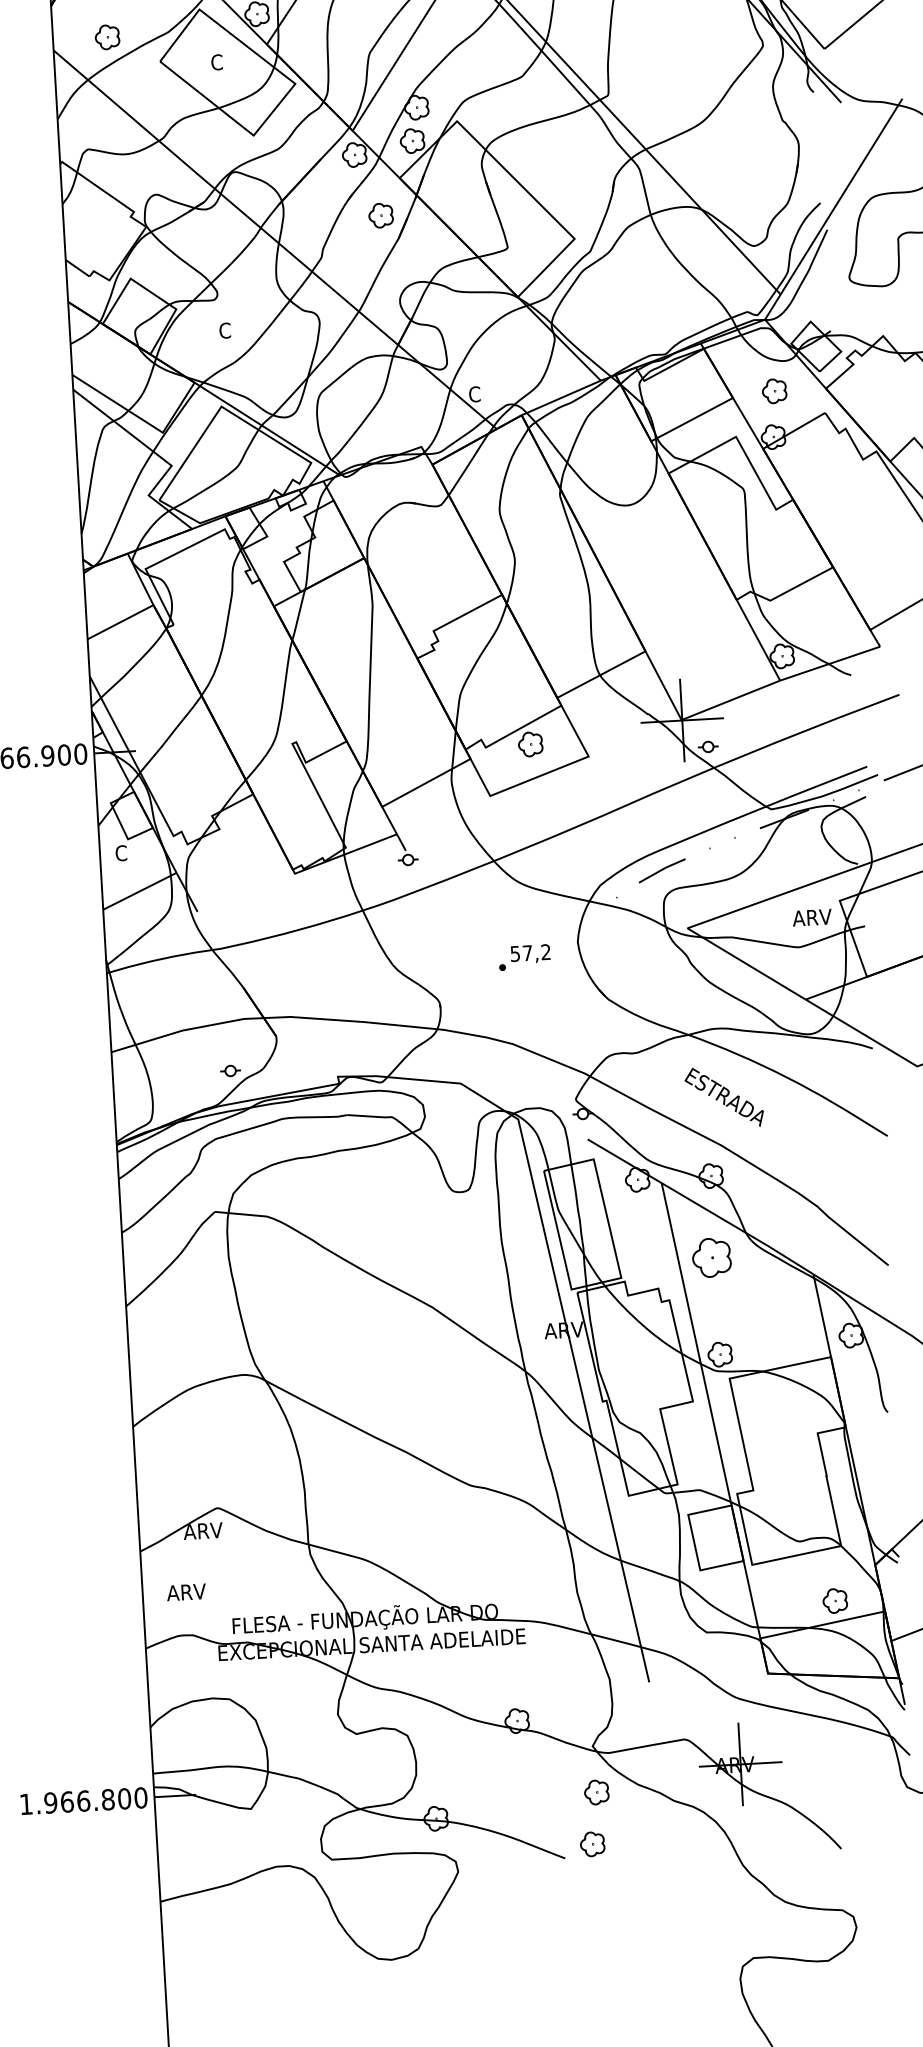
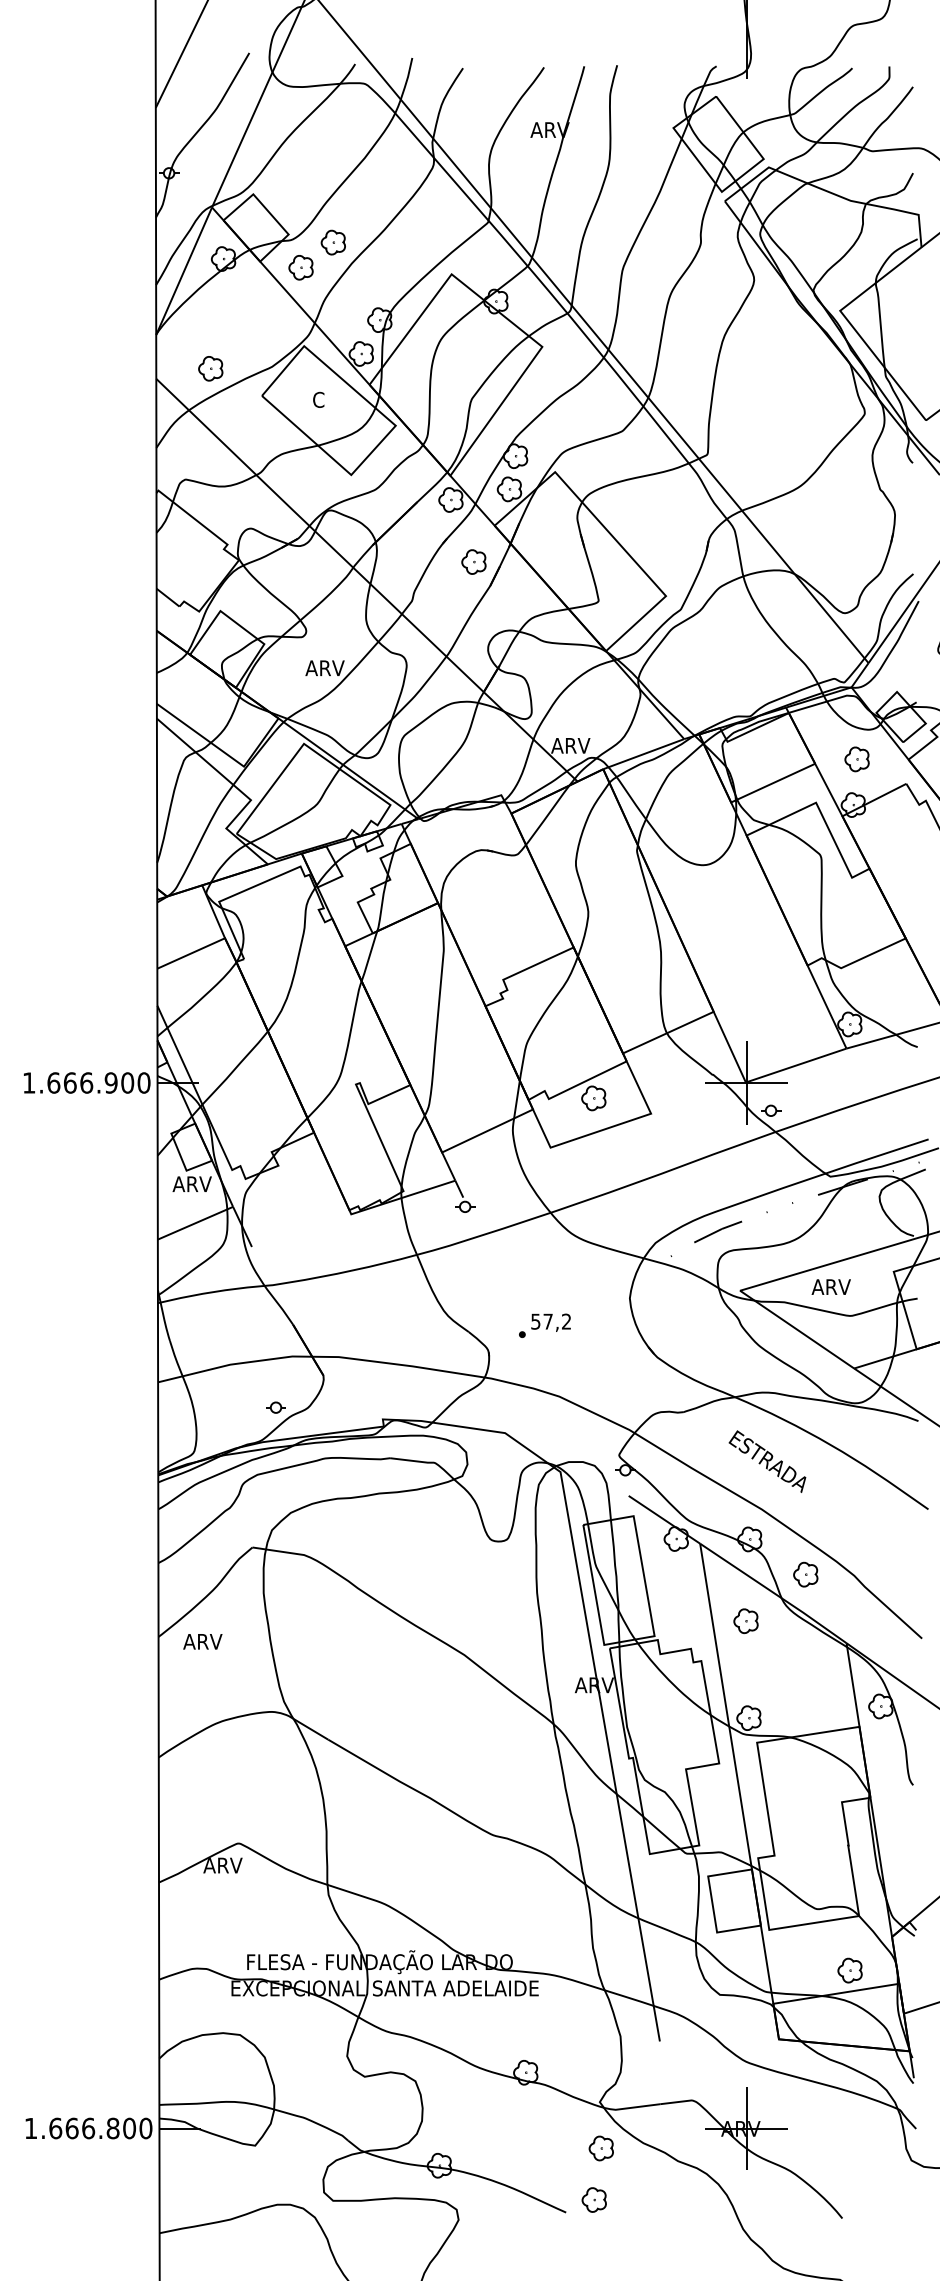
text: (237, 330) -> (324, 668), C -> ARV
text: (487, 393) -> (570, 745), C -> ARV
text: (133, 852) -> (191, 1184), C -> ARV
text: (811, 917) -> (830, 1286), moved
part: (524, 957) -> (544, 1325), moved
part: (768, 1207) -> (805, 1574), added
part: (711, 1258) -> (745, 1621), size x0.62
text: (186, 1592) -> (202, 1641), moved
text: (50, 1802) -> (55, 2128), 1.966.800 -> 1.666.800

